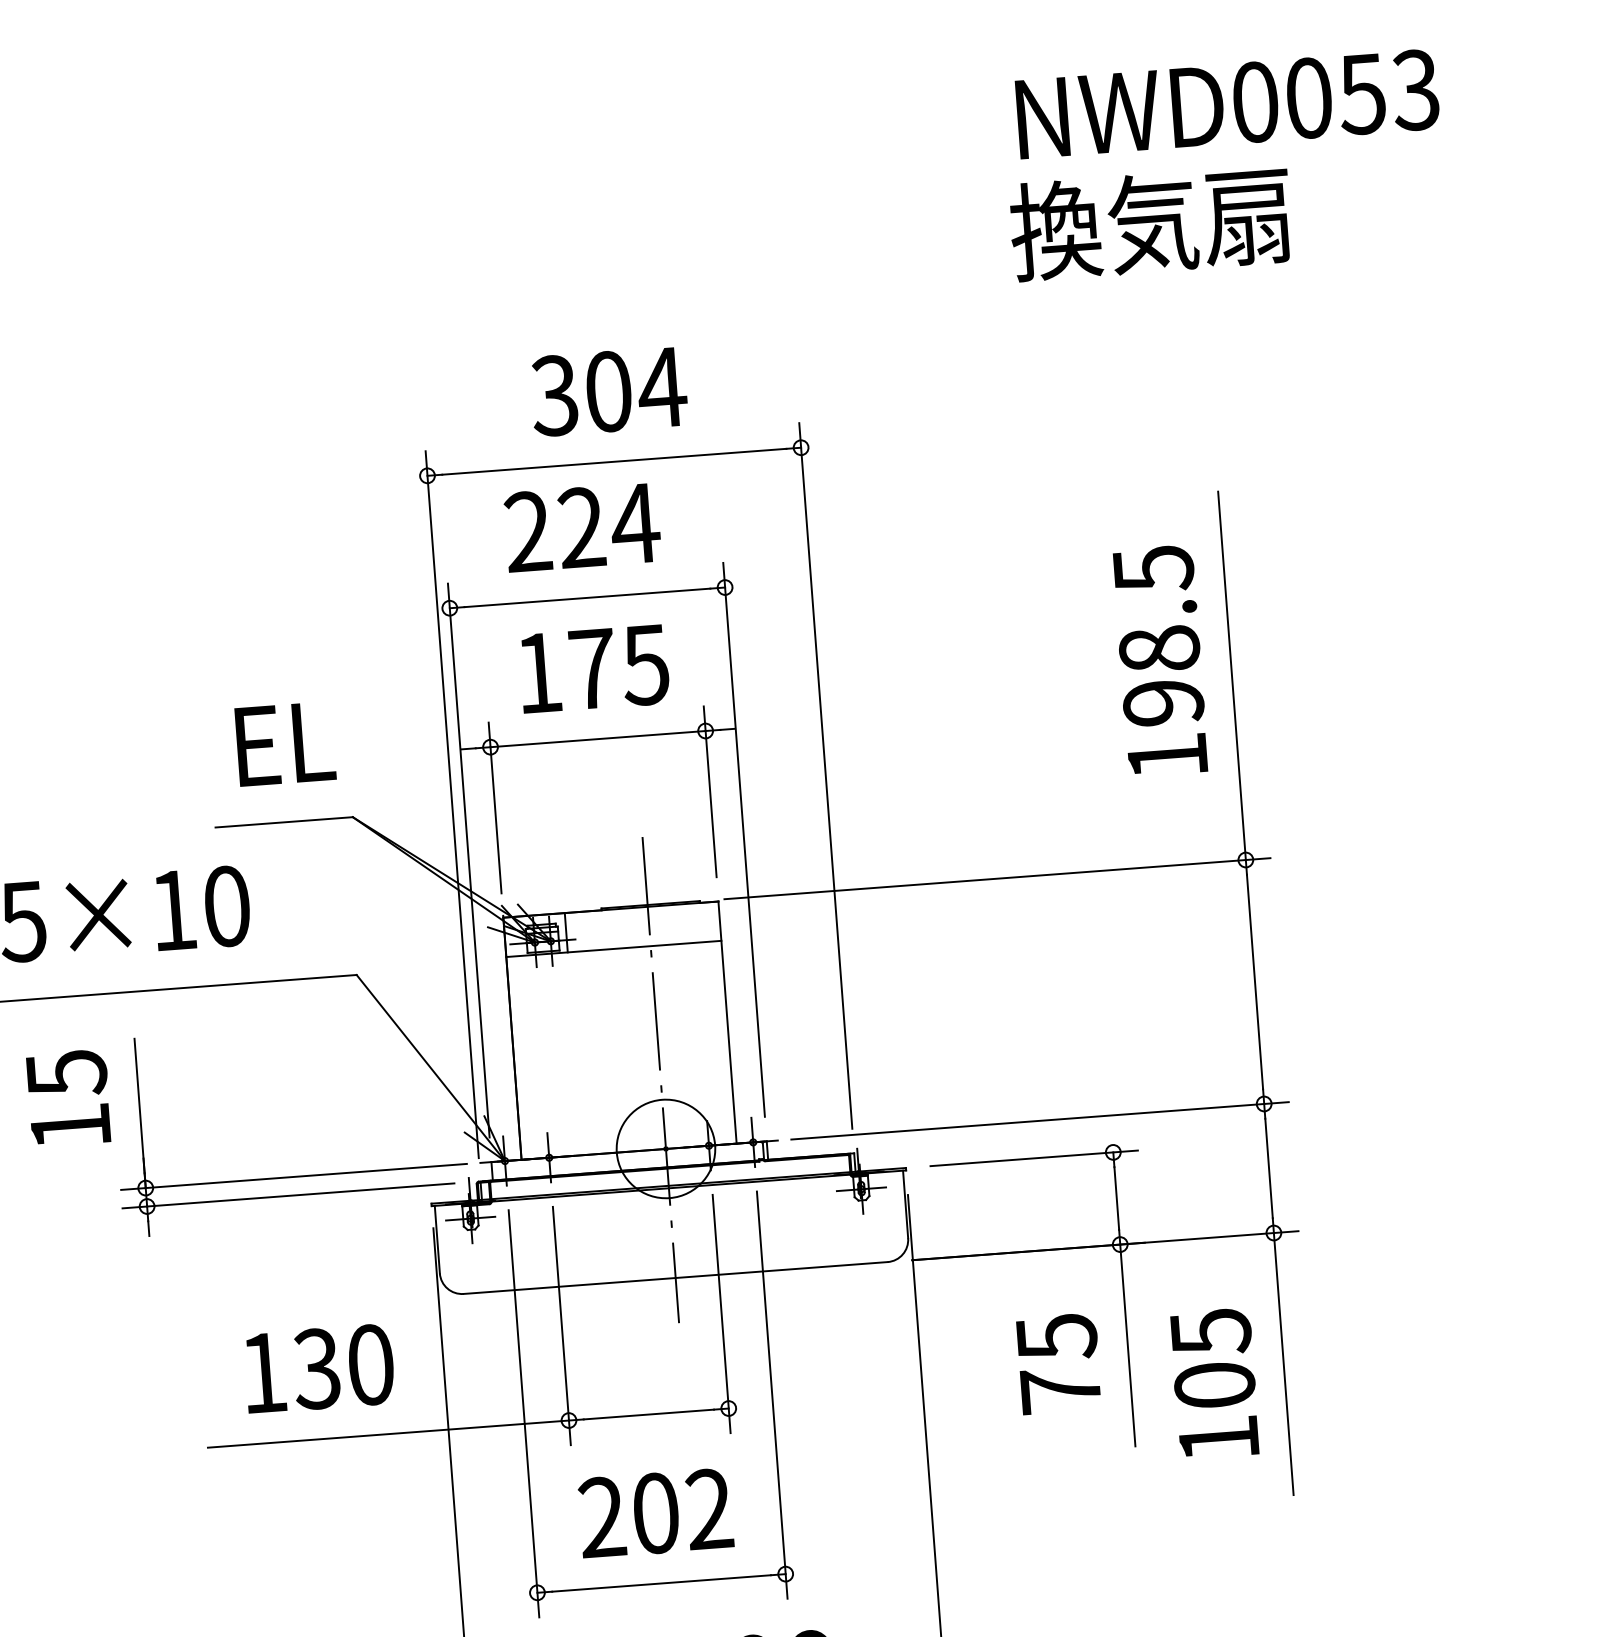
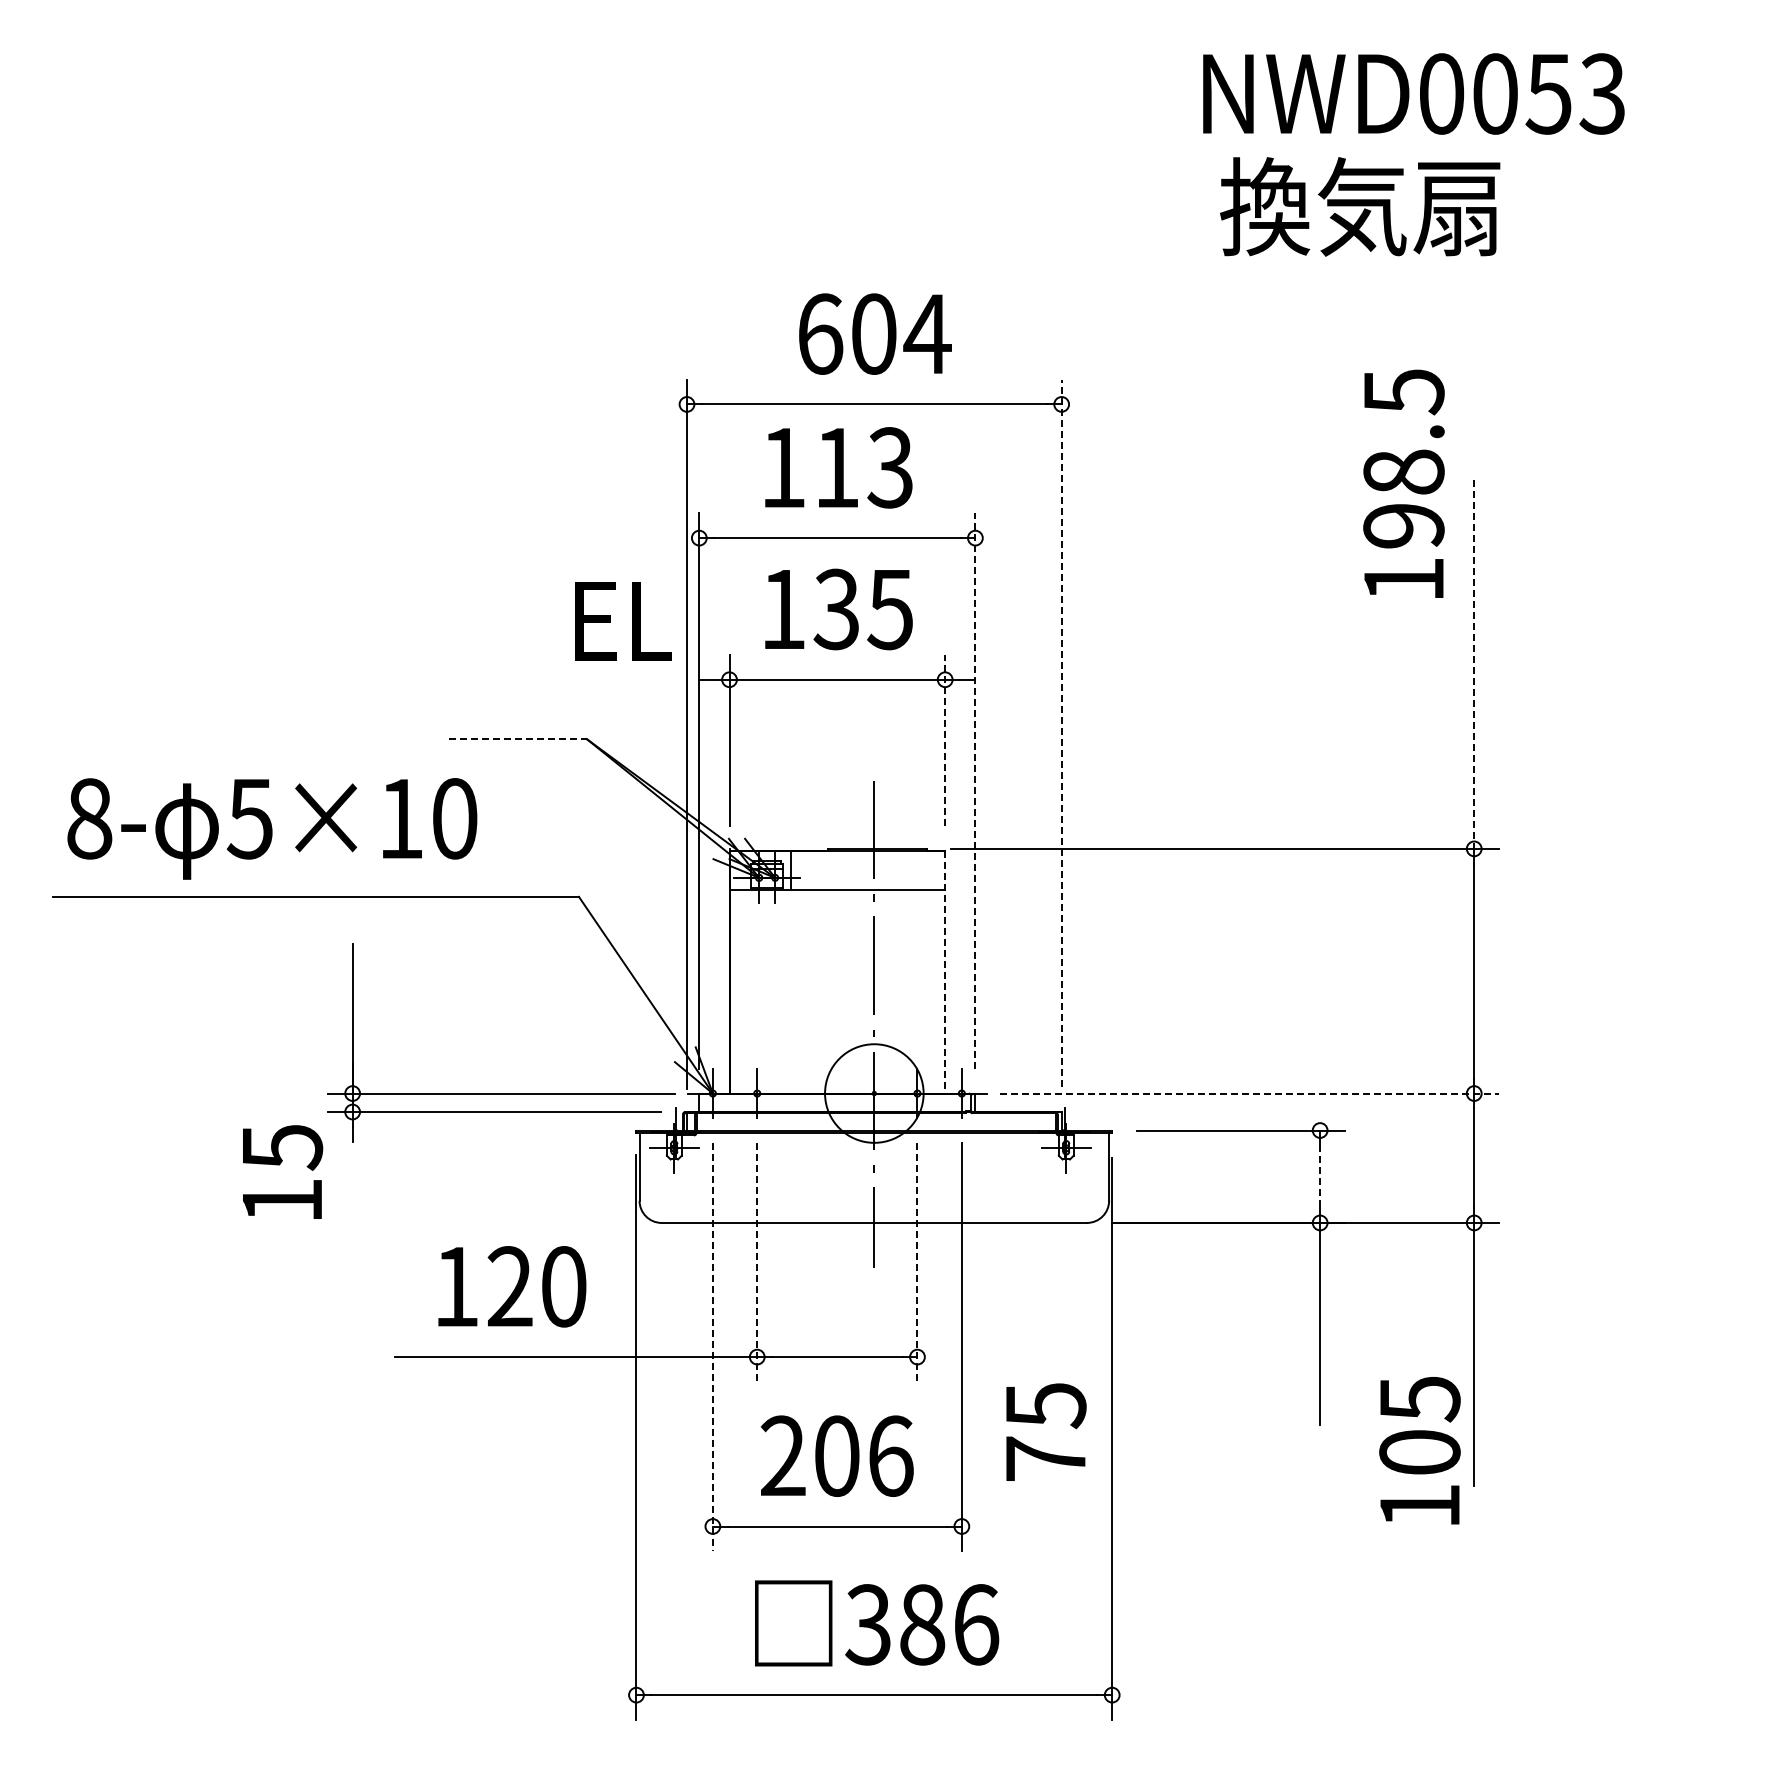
text: (1227, 103) -> (1413, 93), moved
text: (1151, 222) -> (1360, 206), moved
text: (554, 395) -> (819, 333), 304 -> 604
text: (582, 527) -> (837, 467), 224 -> 113
text: (1159, 660) -> (1403, 483), moved
text: (591, 669) -> (836, 609), 175 -> 135
line: (1232, 676) -> (1474, 664), solid -> dashed
text: (285, 744) -> (623, 621), moved
line: (825, 775) -> (1061, 733), solid -> dashed
line: (710, 791) -> (945, 740), solid -> dashed
line: (284, 822) -> (518, 739), solid -> dashed
line: (744, 840) -> (975, 791), solid -> dashed
line: (727, 1022) -> (945, 972), solid -> dashed
text: (69, 1097) -> (283, 1171), moved
line: (1040, 1120) -> (1249, 1093), solid -> dashed
line: (1117, 1199) -> (1320, 1177), solid -> dashed
line: (721, 1314) -> (917, 1262), solid -> dashed
line: (562, 1326) -> (757, 1262), solid -> dashed
text: (1059, 1363) -> (1046, 1431), moved
text: (316, 1368) -> (509, 1286), 130 -> 120
text: (1214, 1383) -> (1419, 1450), moved
line: (523, 1414) -> (712, 1347), solid -> dashed
text: (709, 1508) -> (890, 1455), 202 -> 206

